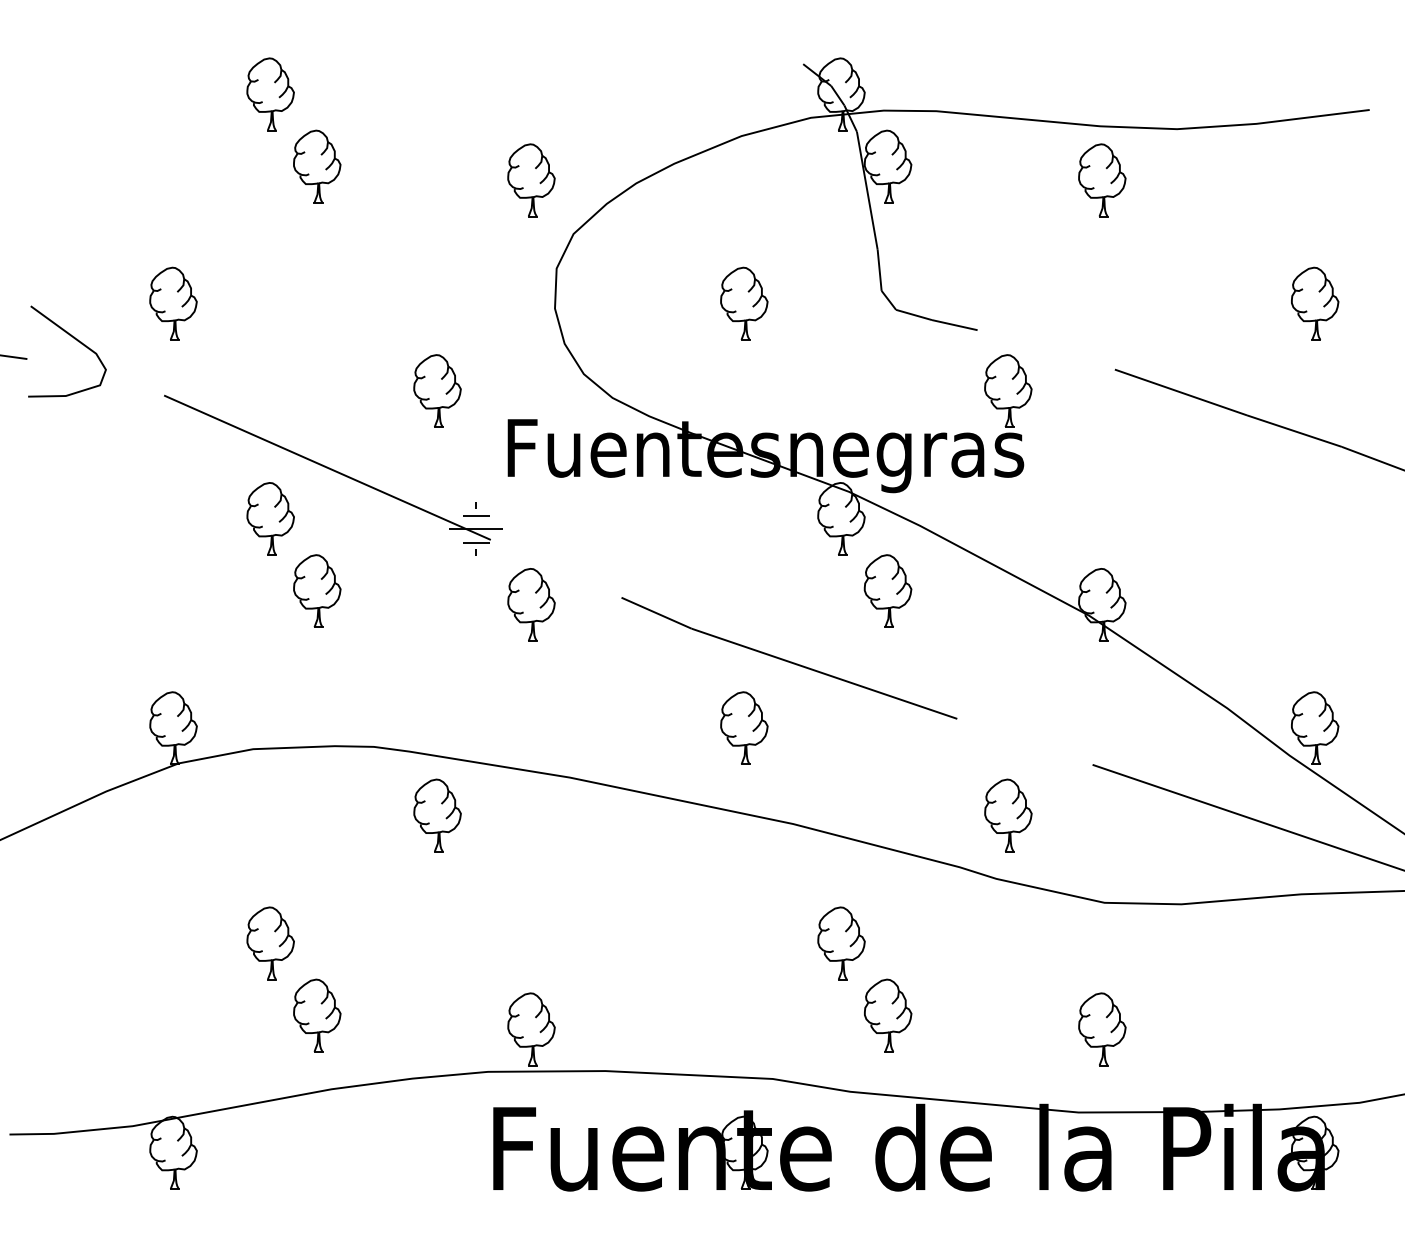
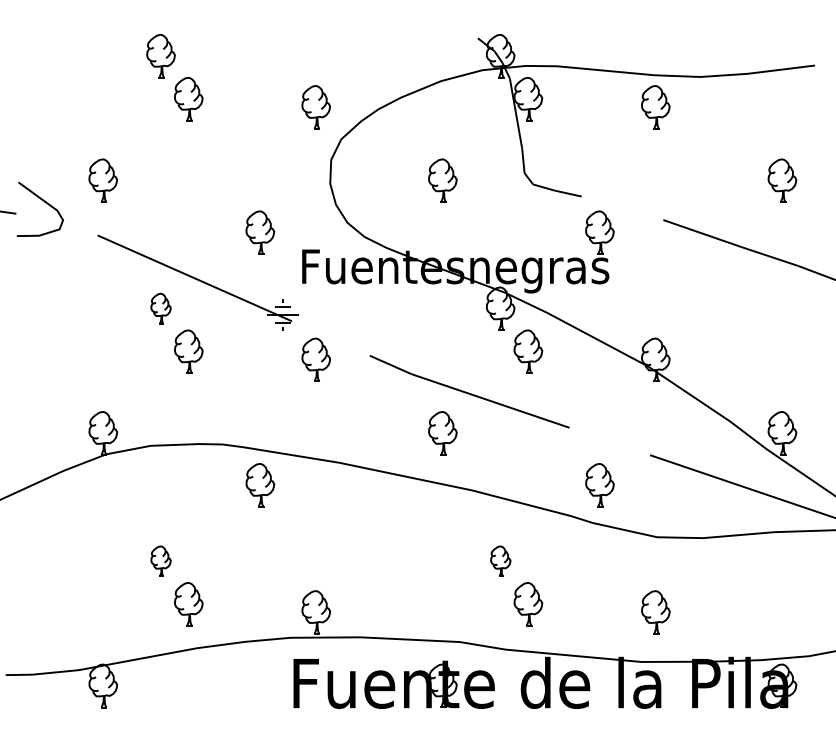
part: (269, 518) -> (160, 308), size x0.7
part: (269, 943) -> (160, 561), size x0.7
part: (841, 943) -> (500, 561), size x0.7

